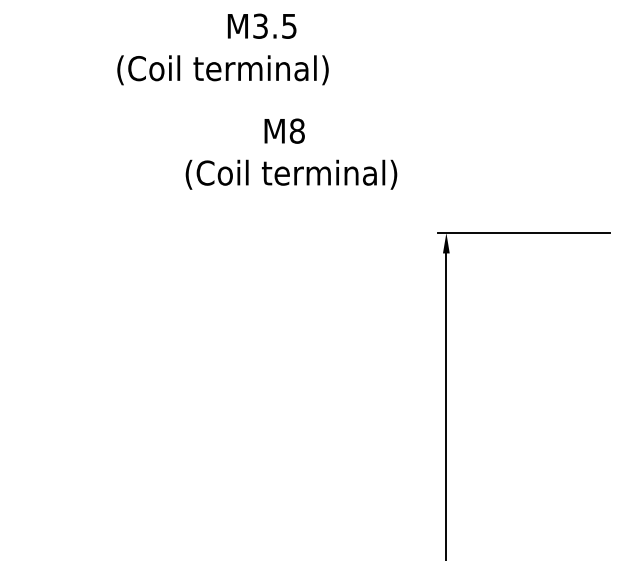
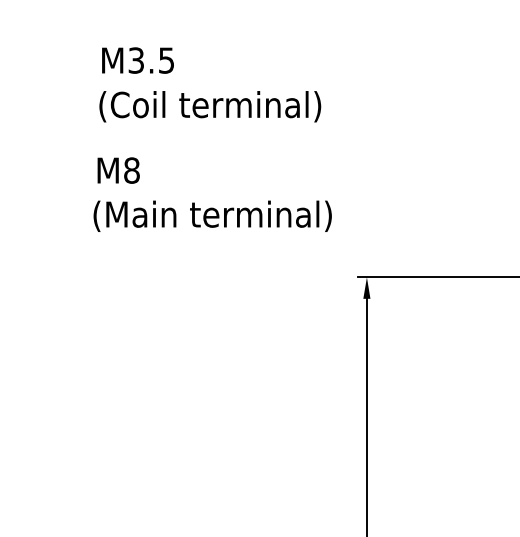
text: (261, 25) -> (137, 59), moved
text: (222, 70) -> (209, 106), moved
text: (284, 130) -> (118, 169), moved
text: (304, 174) -> (218, 216), (Coil terminal) -> (Main terminal)

